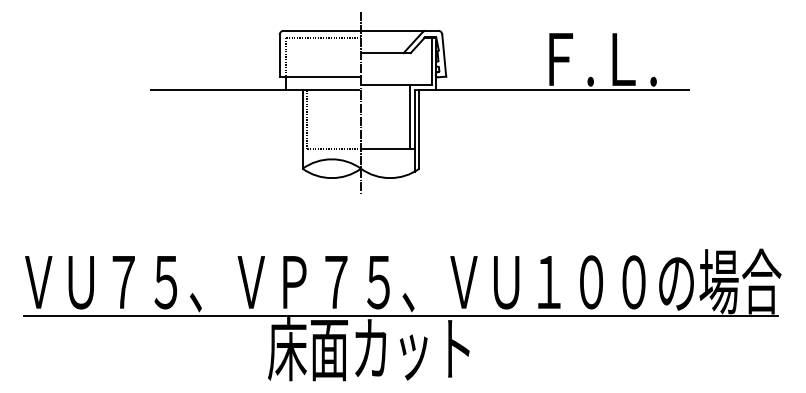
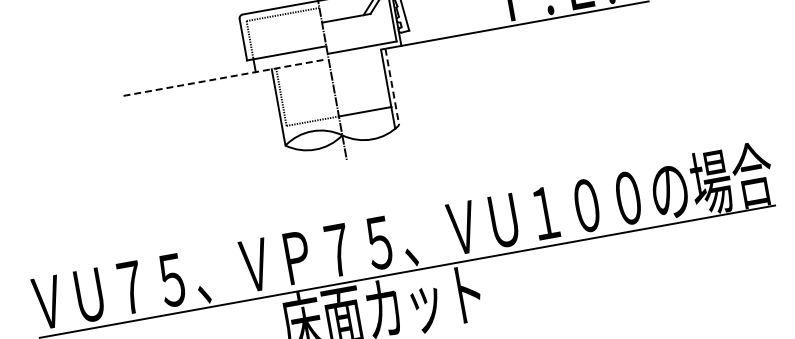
line: (255, 90) -> (225, 77), solid -> dashed
line: (410, 117) -> (381, 76), removed
line: (419, 130) -> (392, 87), solid -> dashed

